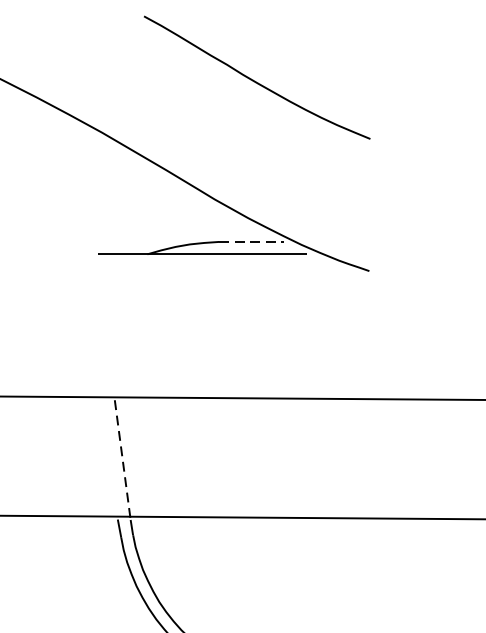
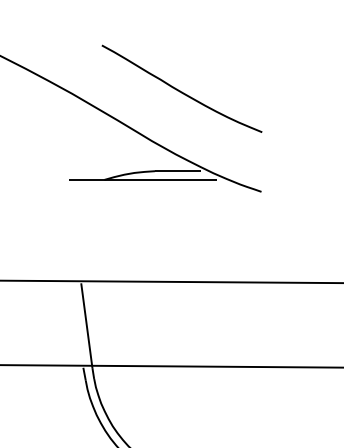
curve: (255, 79) -> (180, 90), moved
line: (252, 242) -> (178, 171), dashed -> solid
line: (122, 459) -> (86, 325), dashed -> solid

